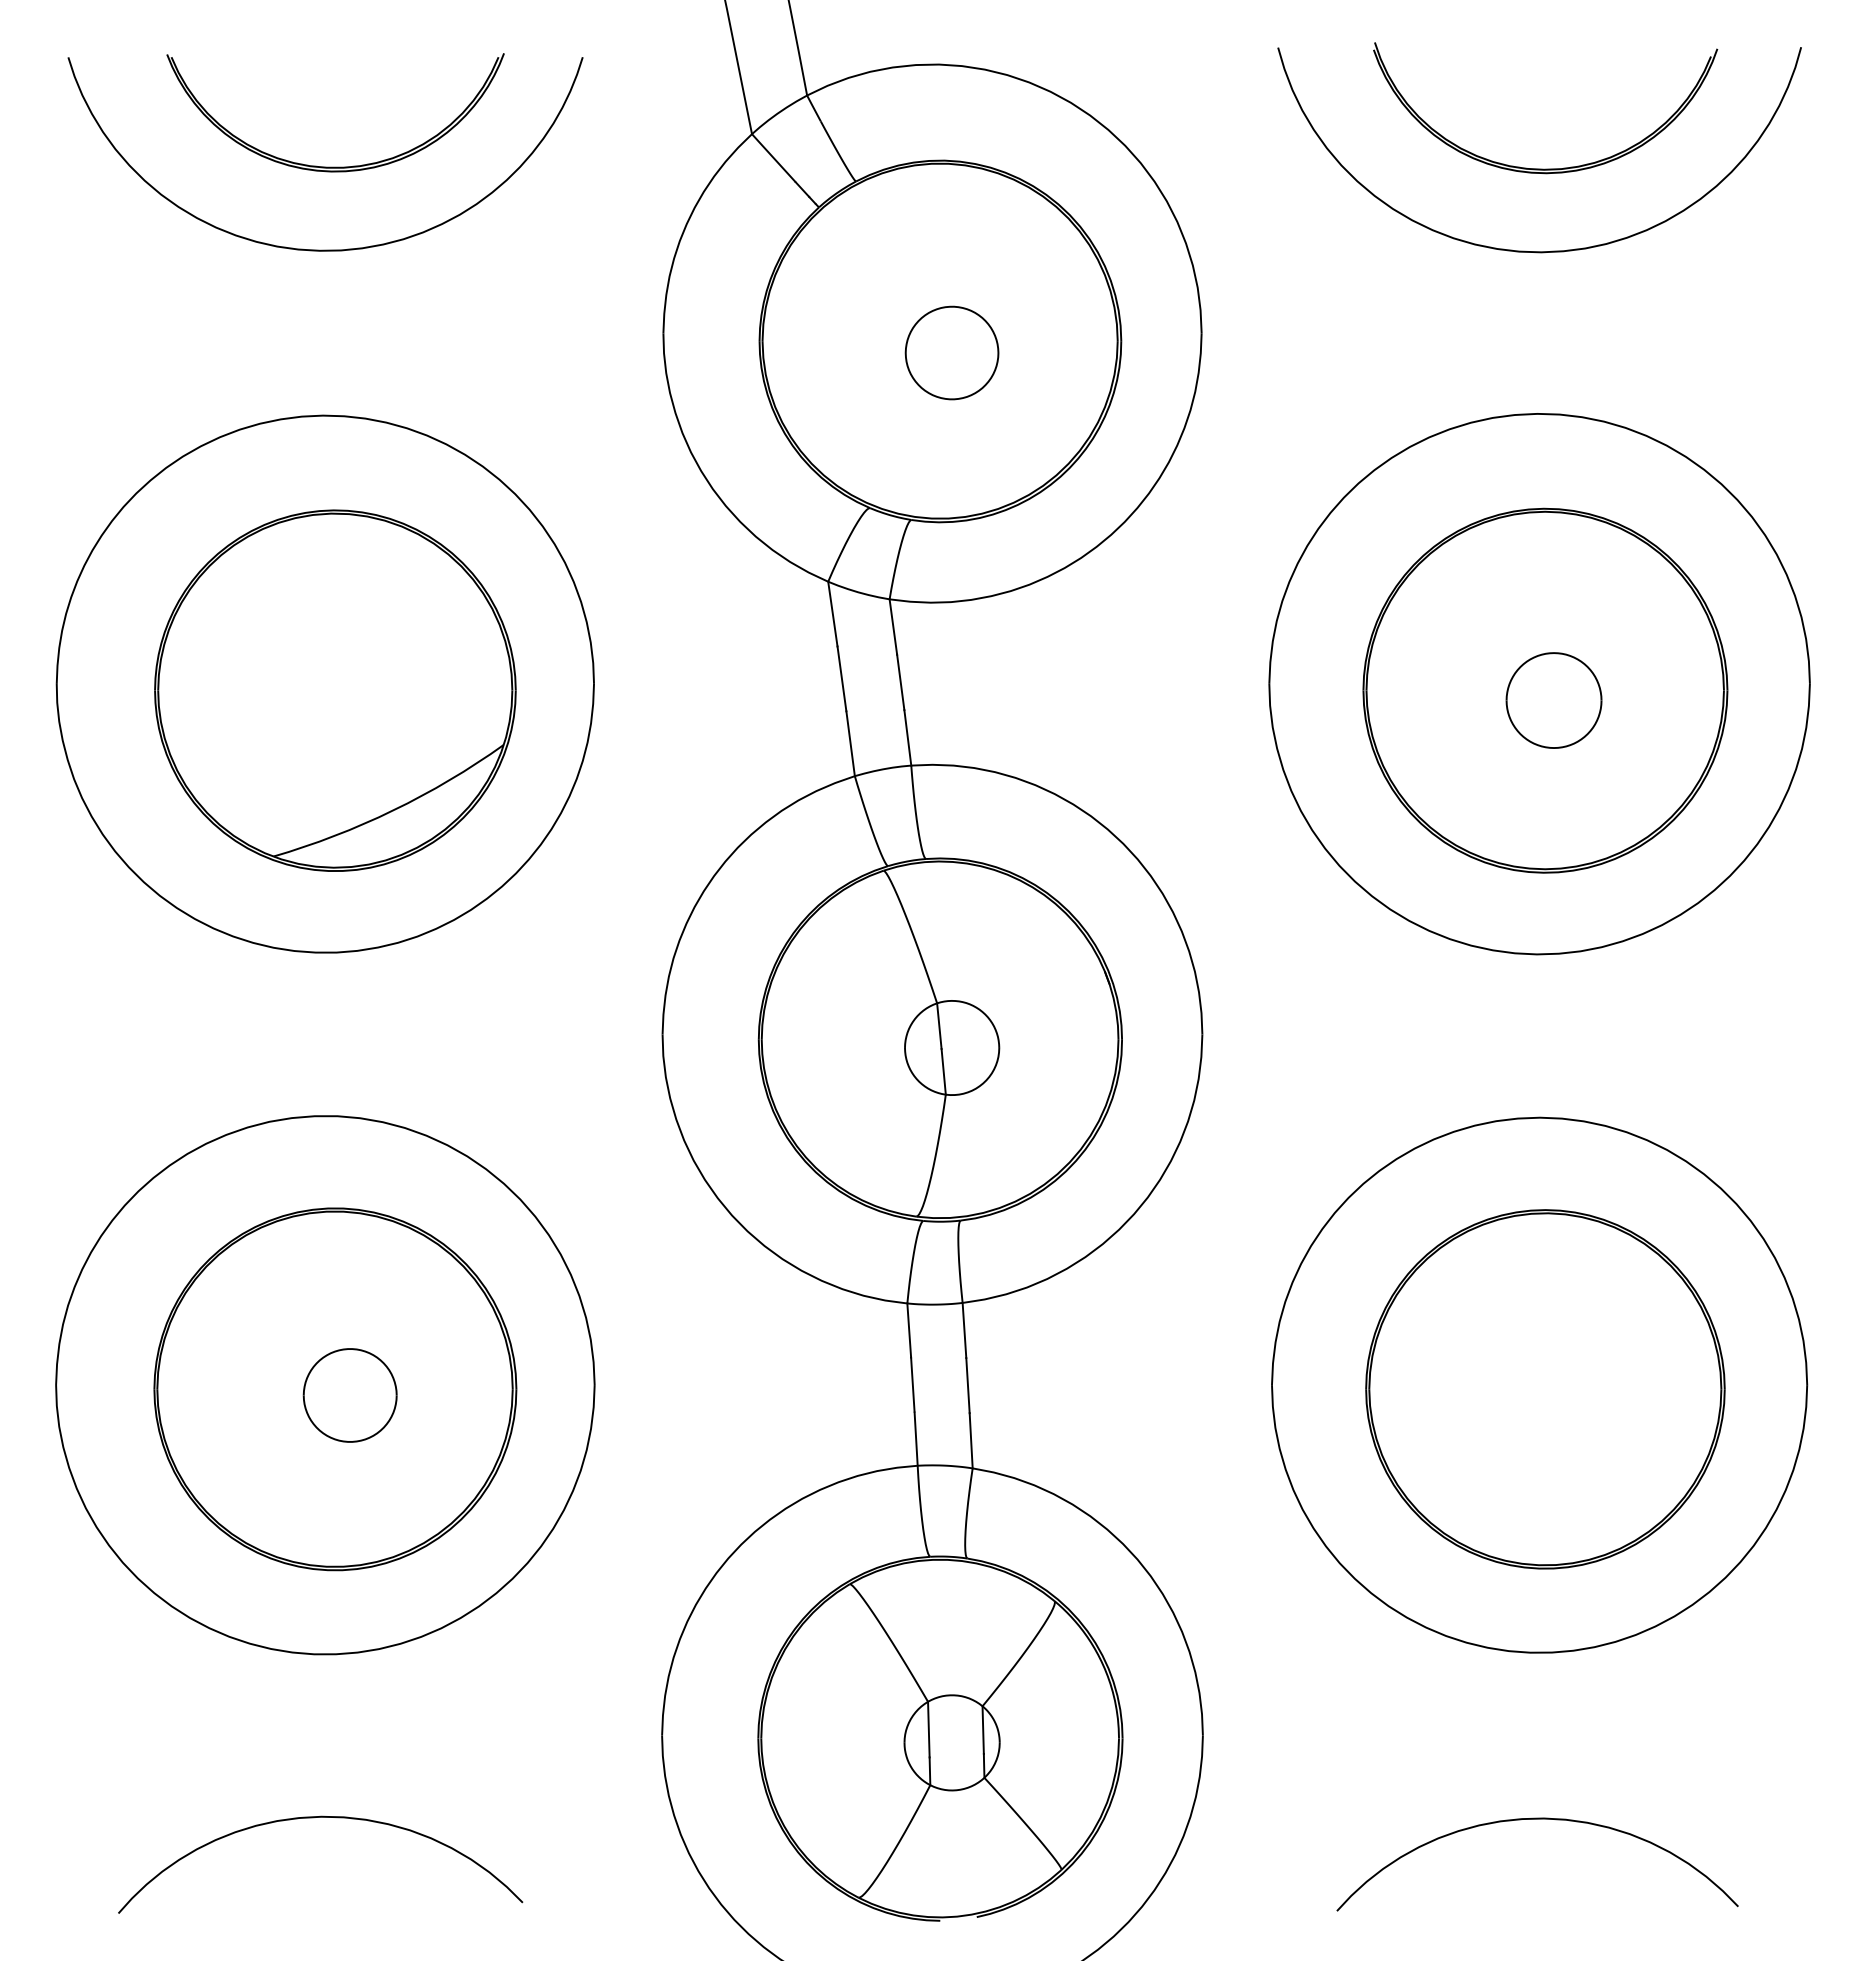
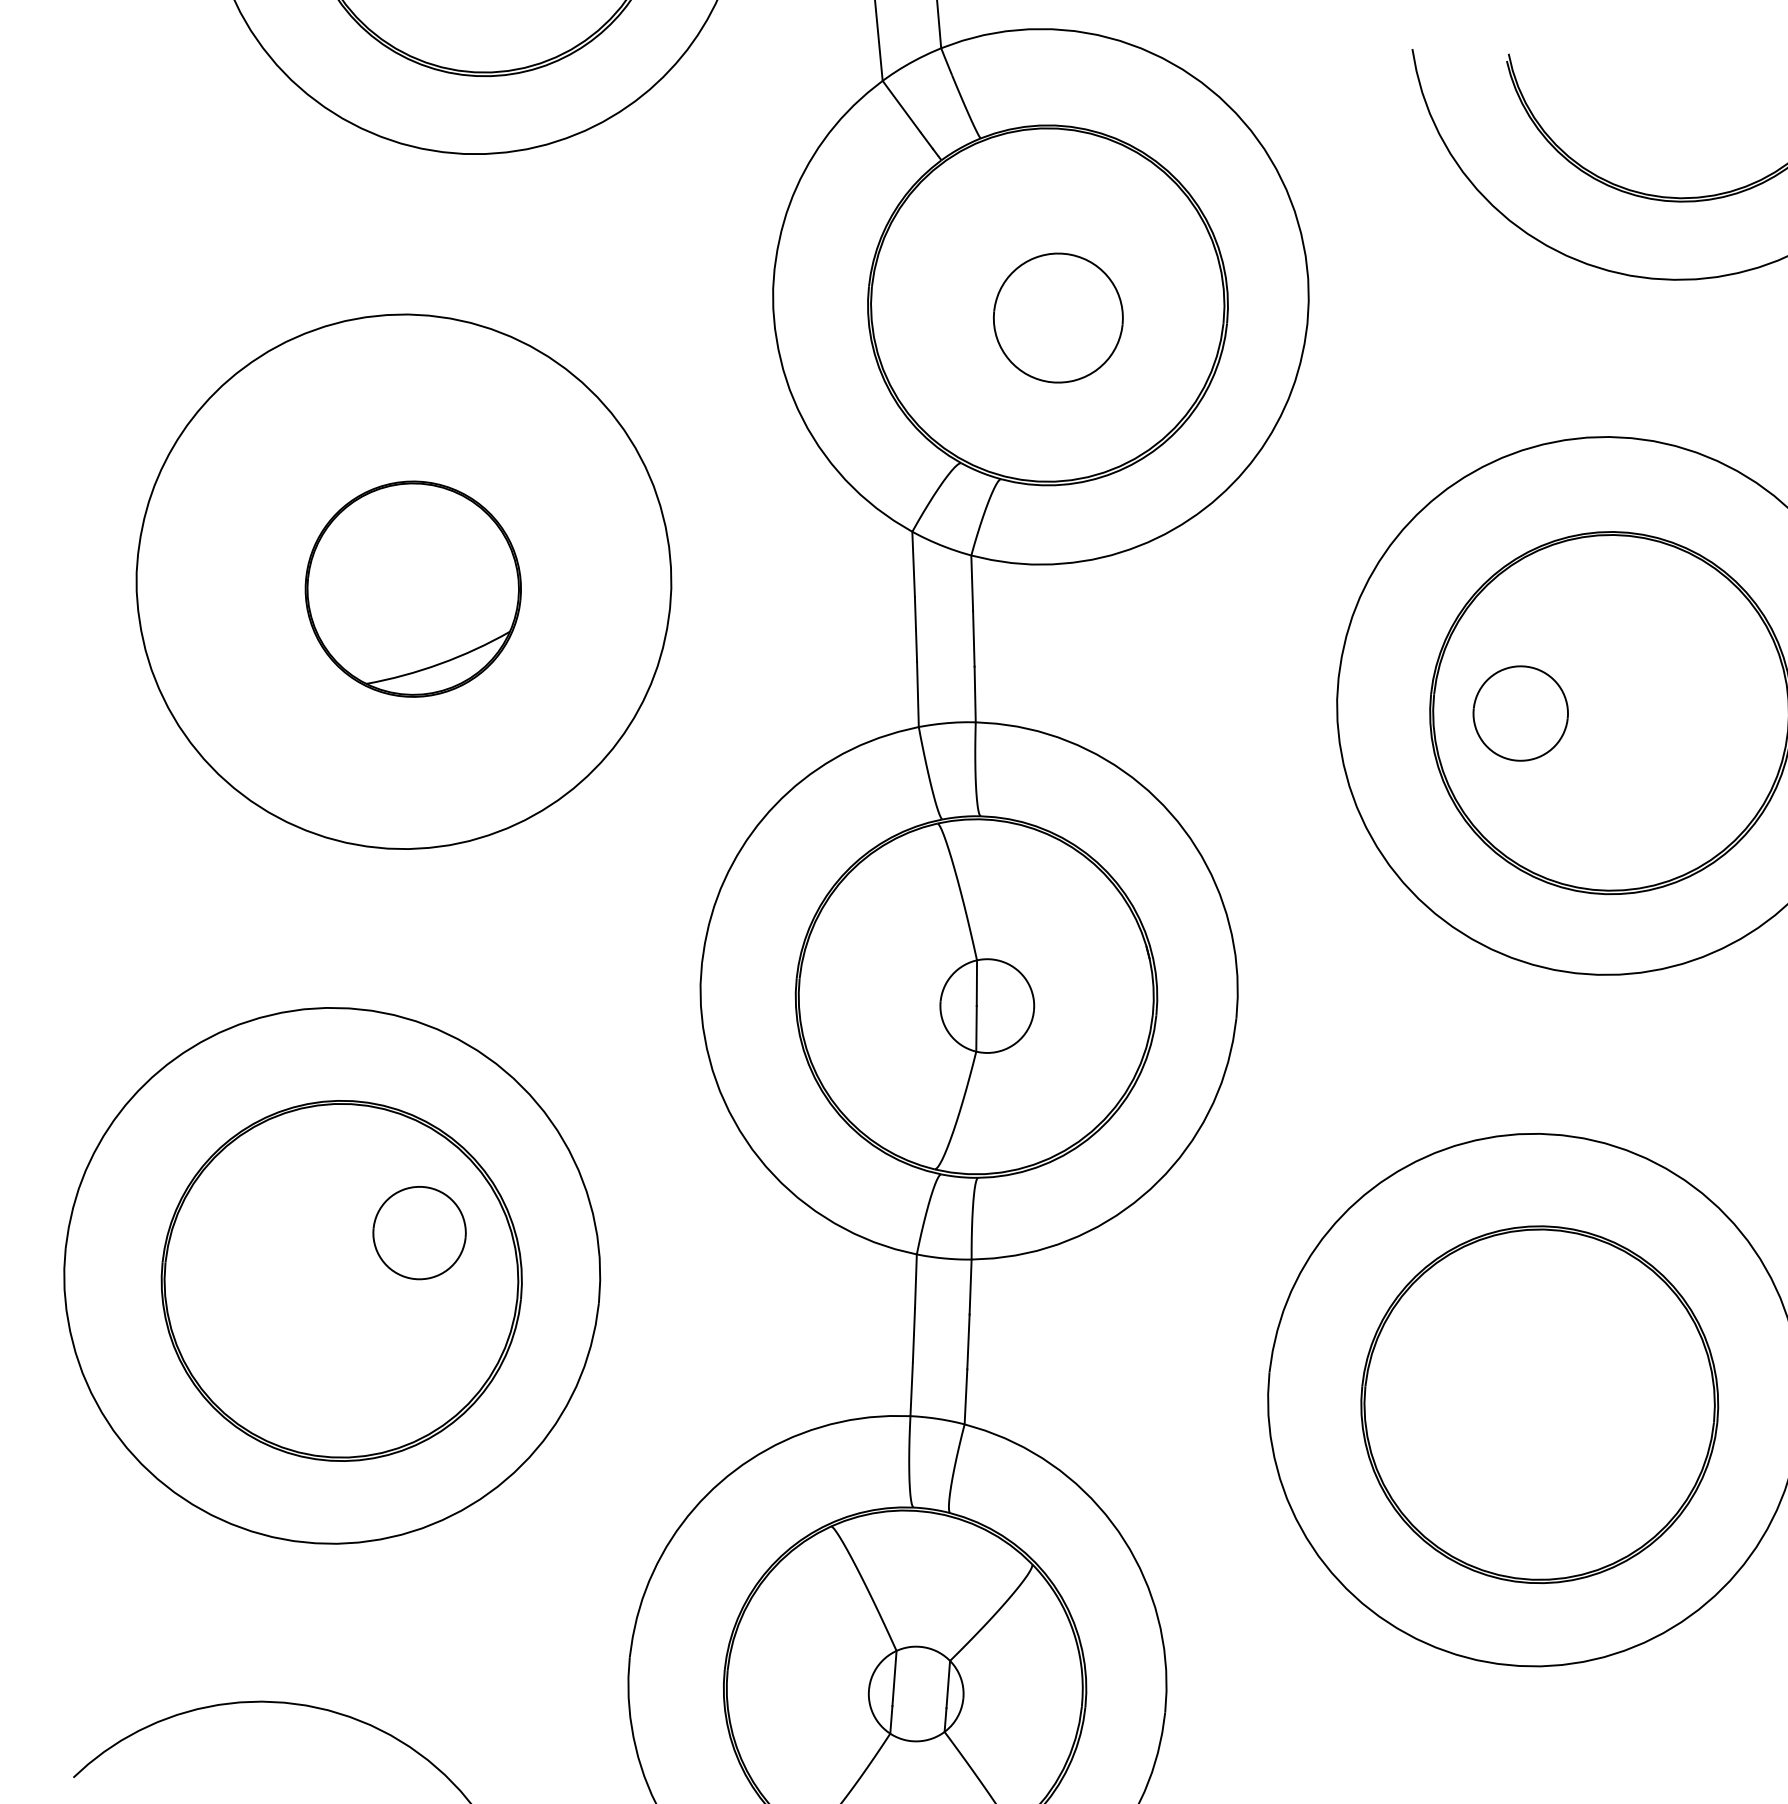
part: (951, 352) -> (1057, 317), size x1.4
part: (335, 690) -> (413, 589), size x0.6
part: (1553, 700) -> (1520, 713), moved
part: (349, 1395) -> (418, 1233), moved

